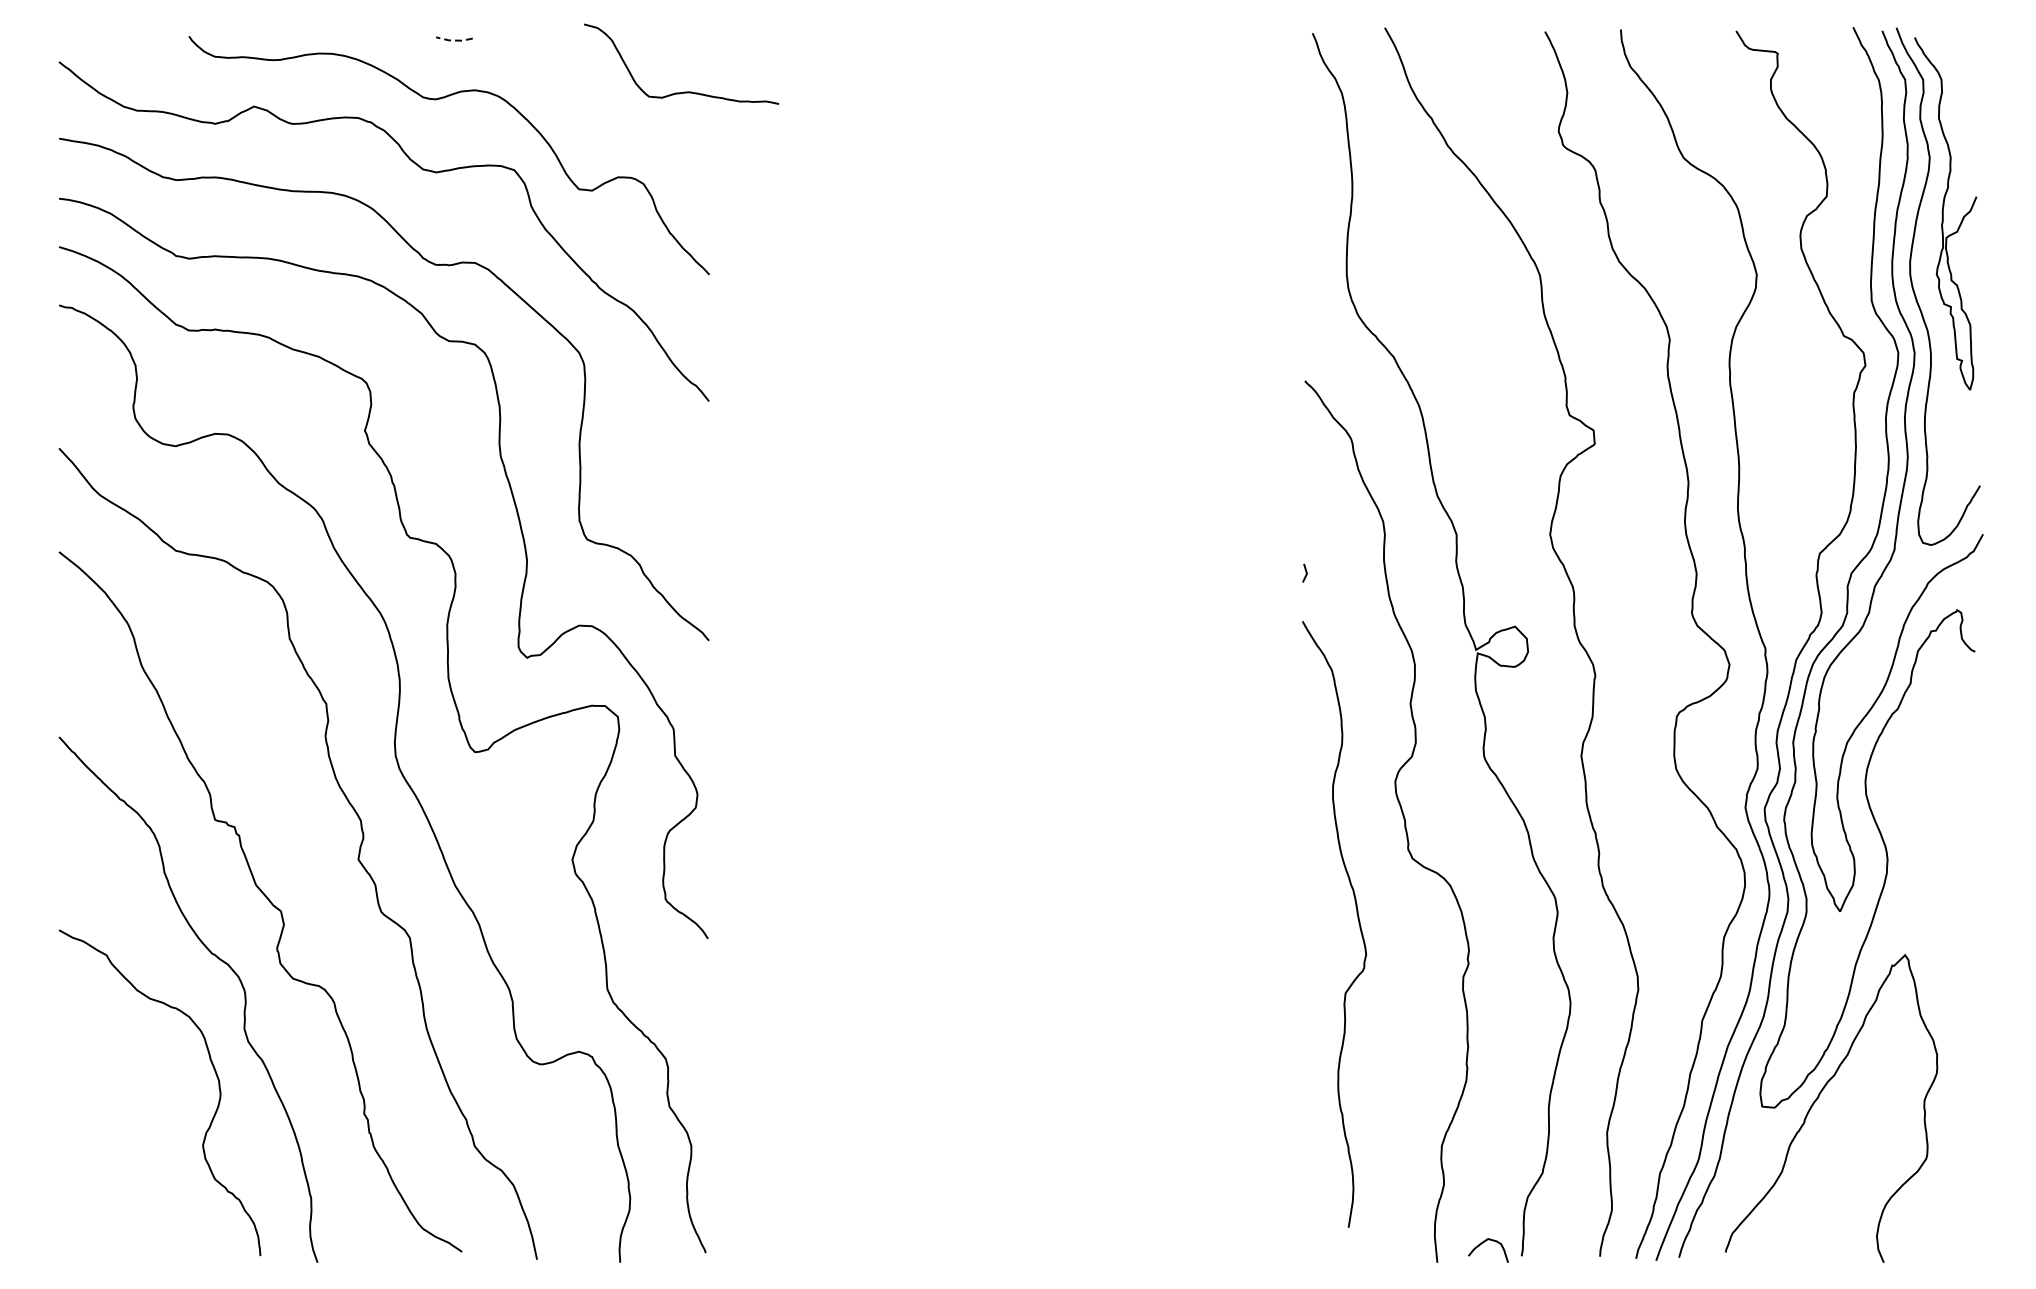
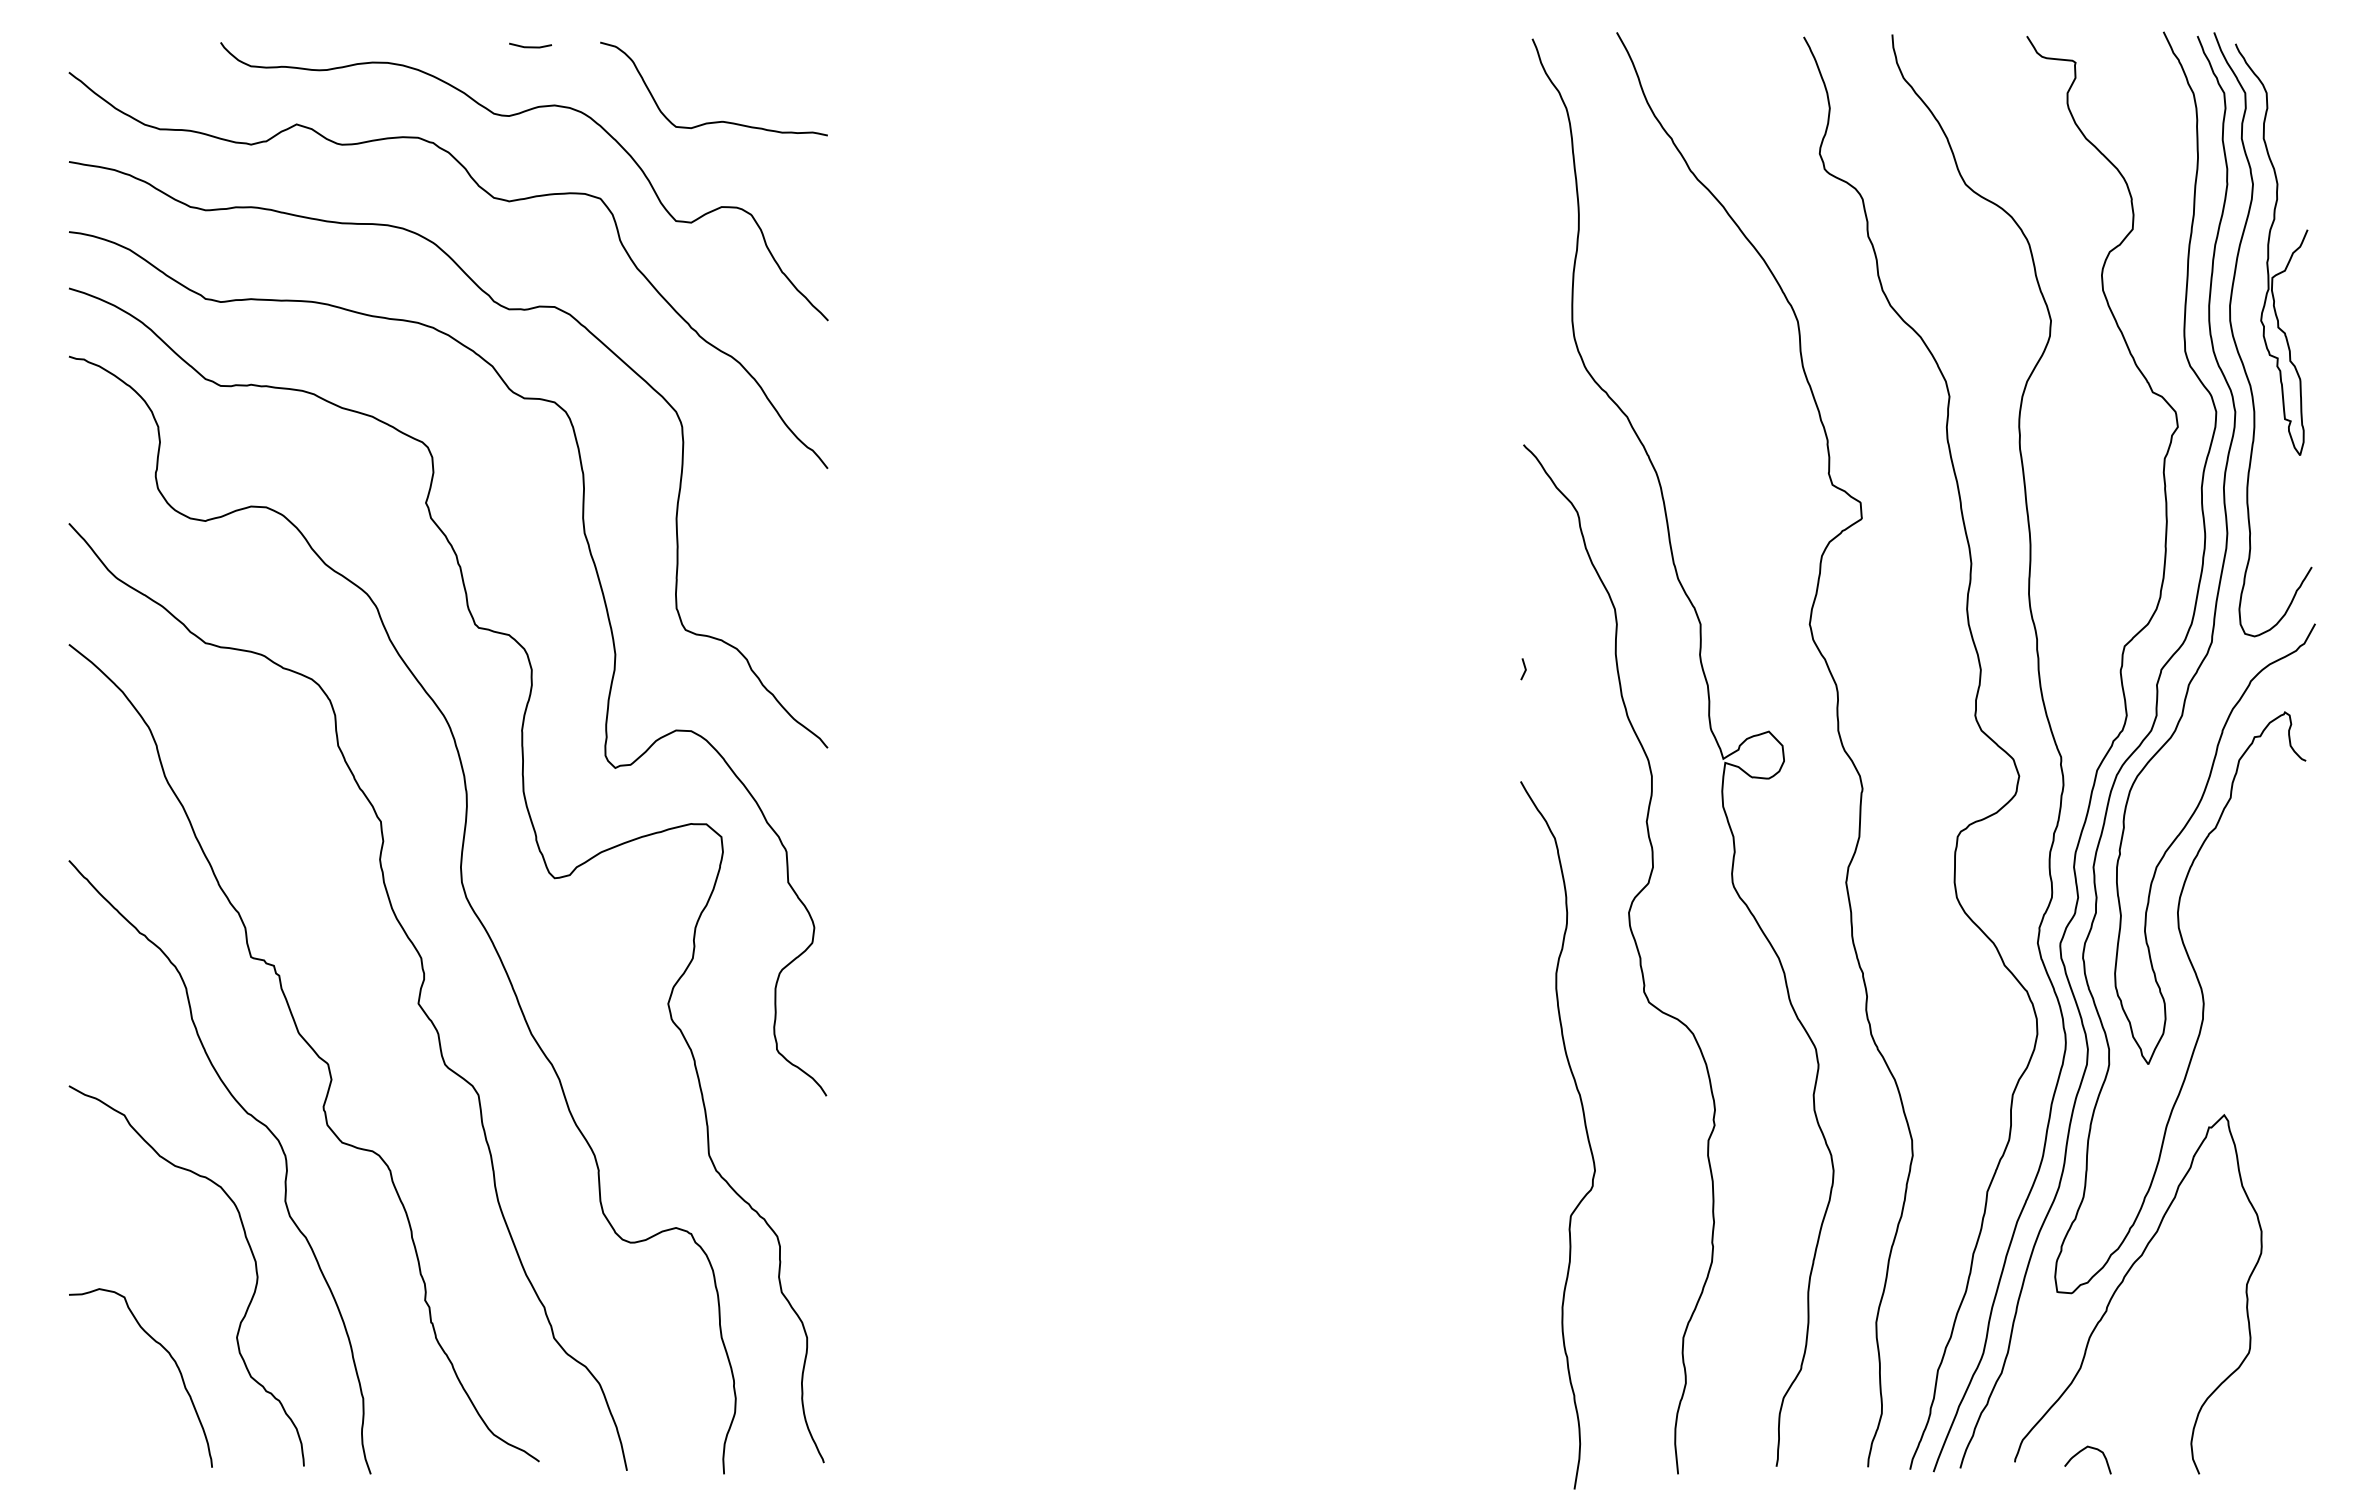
line: (453, 40) -> (529, 47), dashed -> solid
curve: (683, 91) -> (716, 120), moved
curve: (1357, 918) -> (1584, 1128), moved
curve: (146, 1163) -> (171, 1358), added
curve: (1483, 1243) -> (2082, 1451), moved

